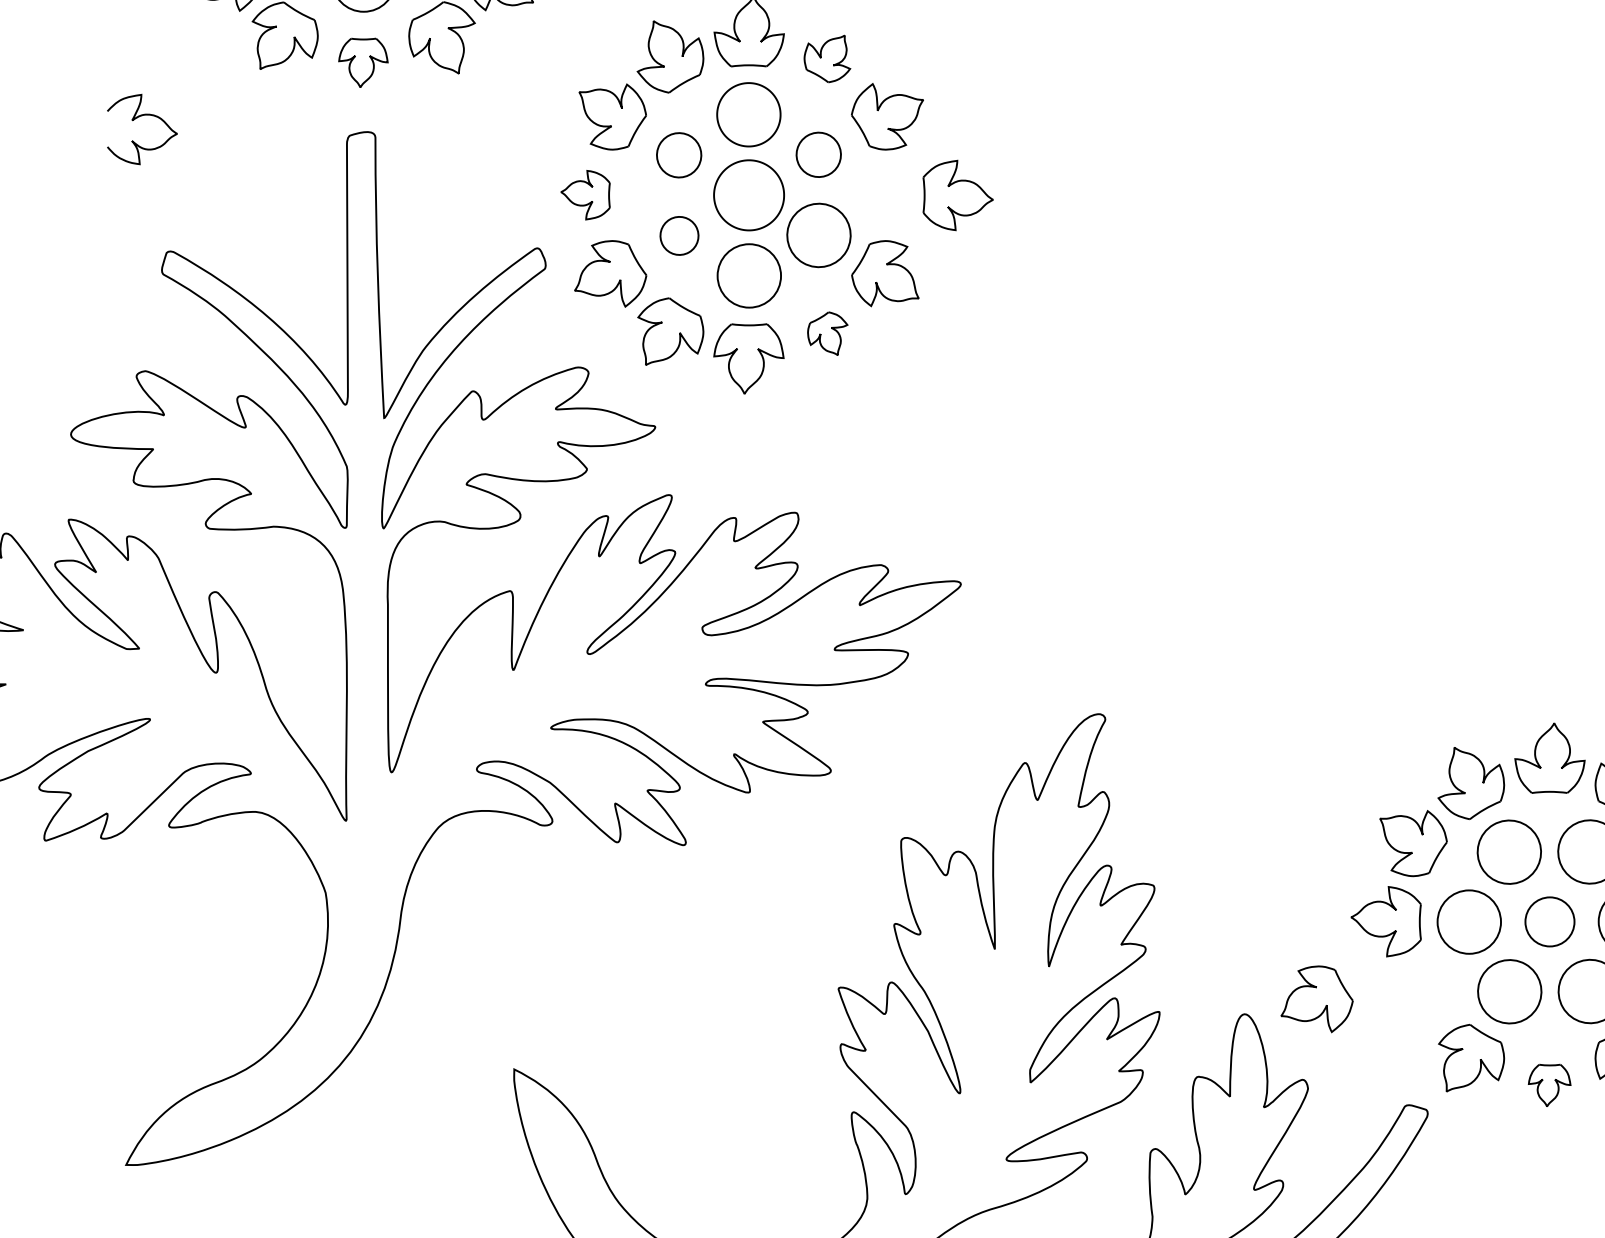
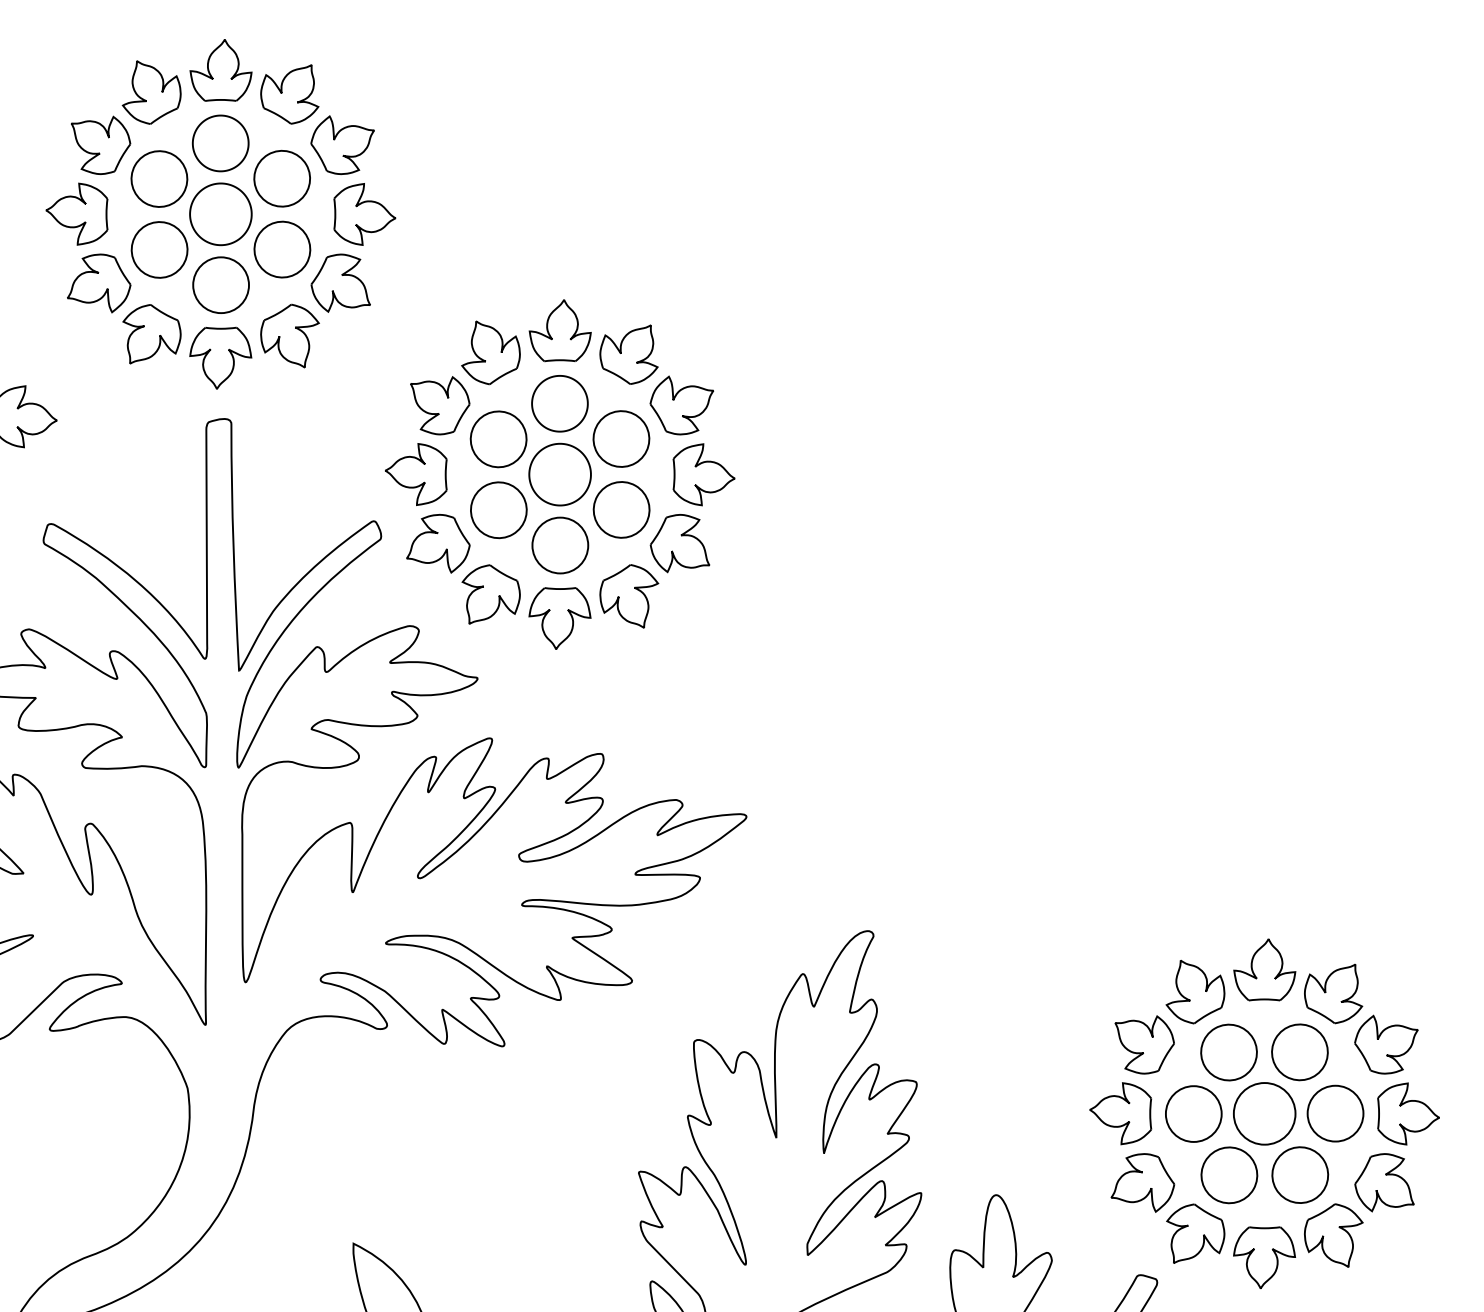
part: (826, 58) -> (628, 354), size x1.43
part: (363, 62) -> (220, 357), size x1.43
part: (818, 154) -> (621, 438), size x1.43
part: (679, 155) -> (498, 439), size x1.43
part: (585, 195) -> (416, 474), size x1.43
part: (957, 195) -> (703, 474), moved
part: (679, 236) -> (498, 510), size x1.67
part: (827, 333) -> (629, 596), size x1.67
part: (1549, 921) -> (1264, 1113), size x1.43
part: (1316, 998) -> (1142, 1182), moved
part: (1549, 1085) -> (1264, 1257), size x1.67

